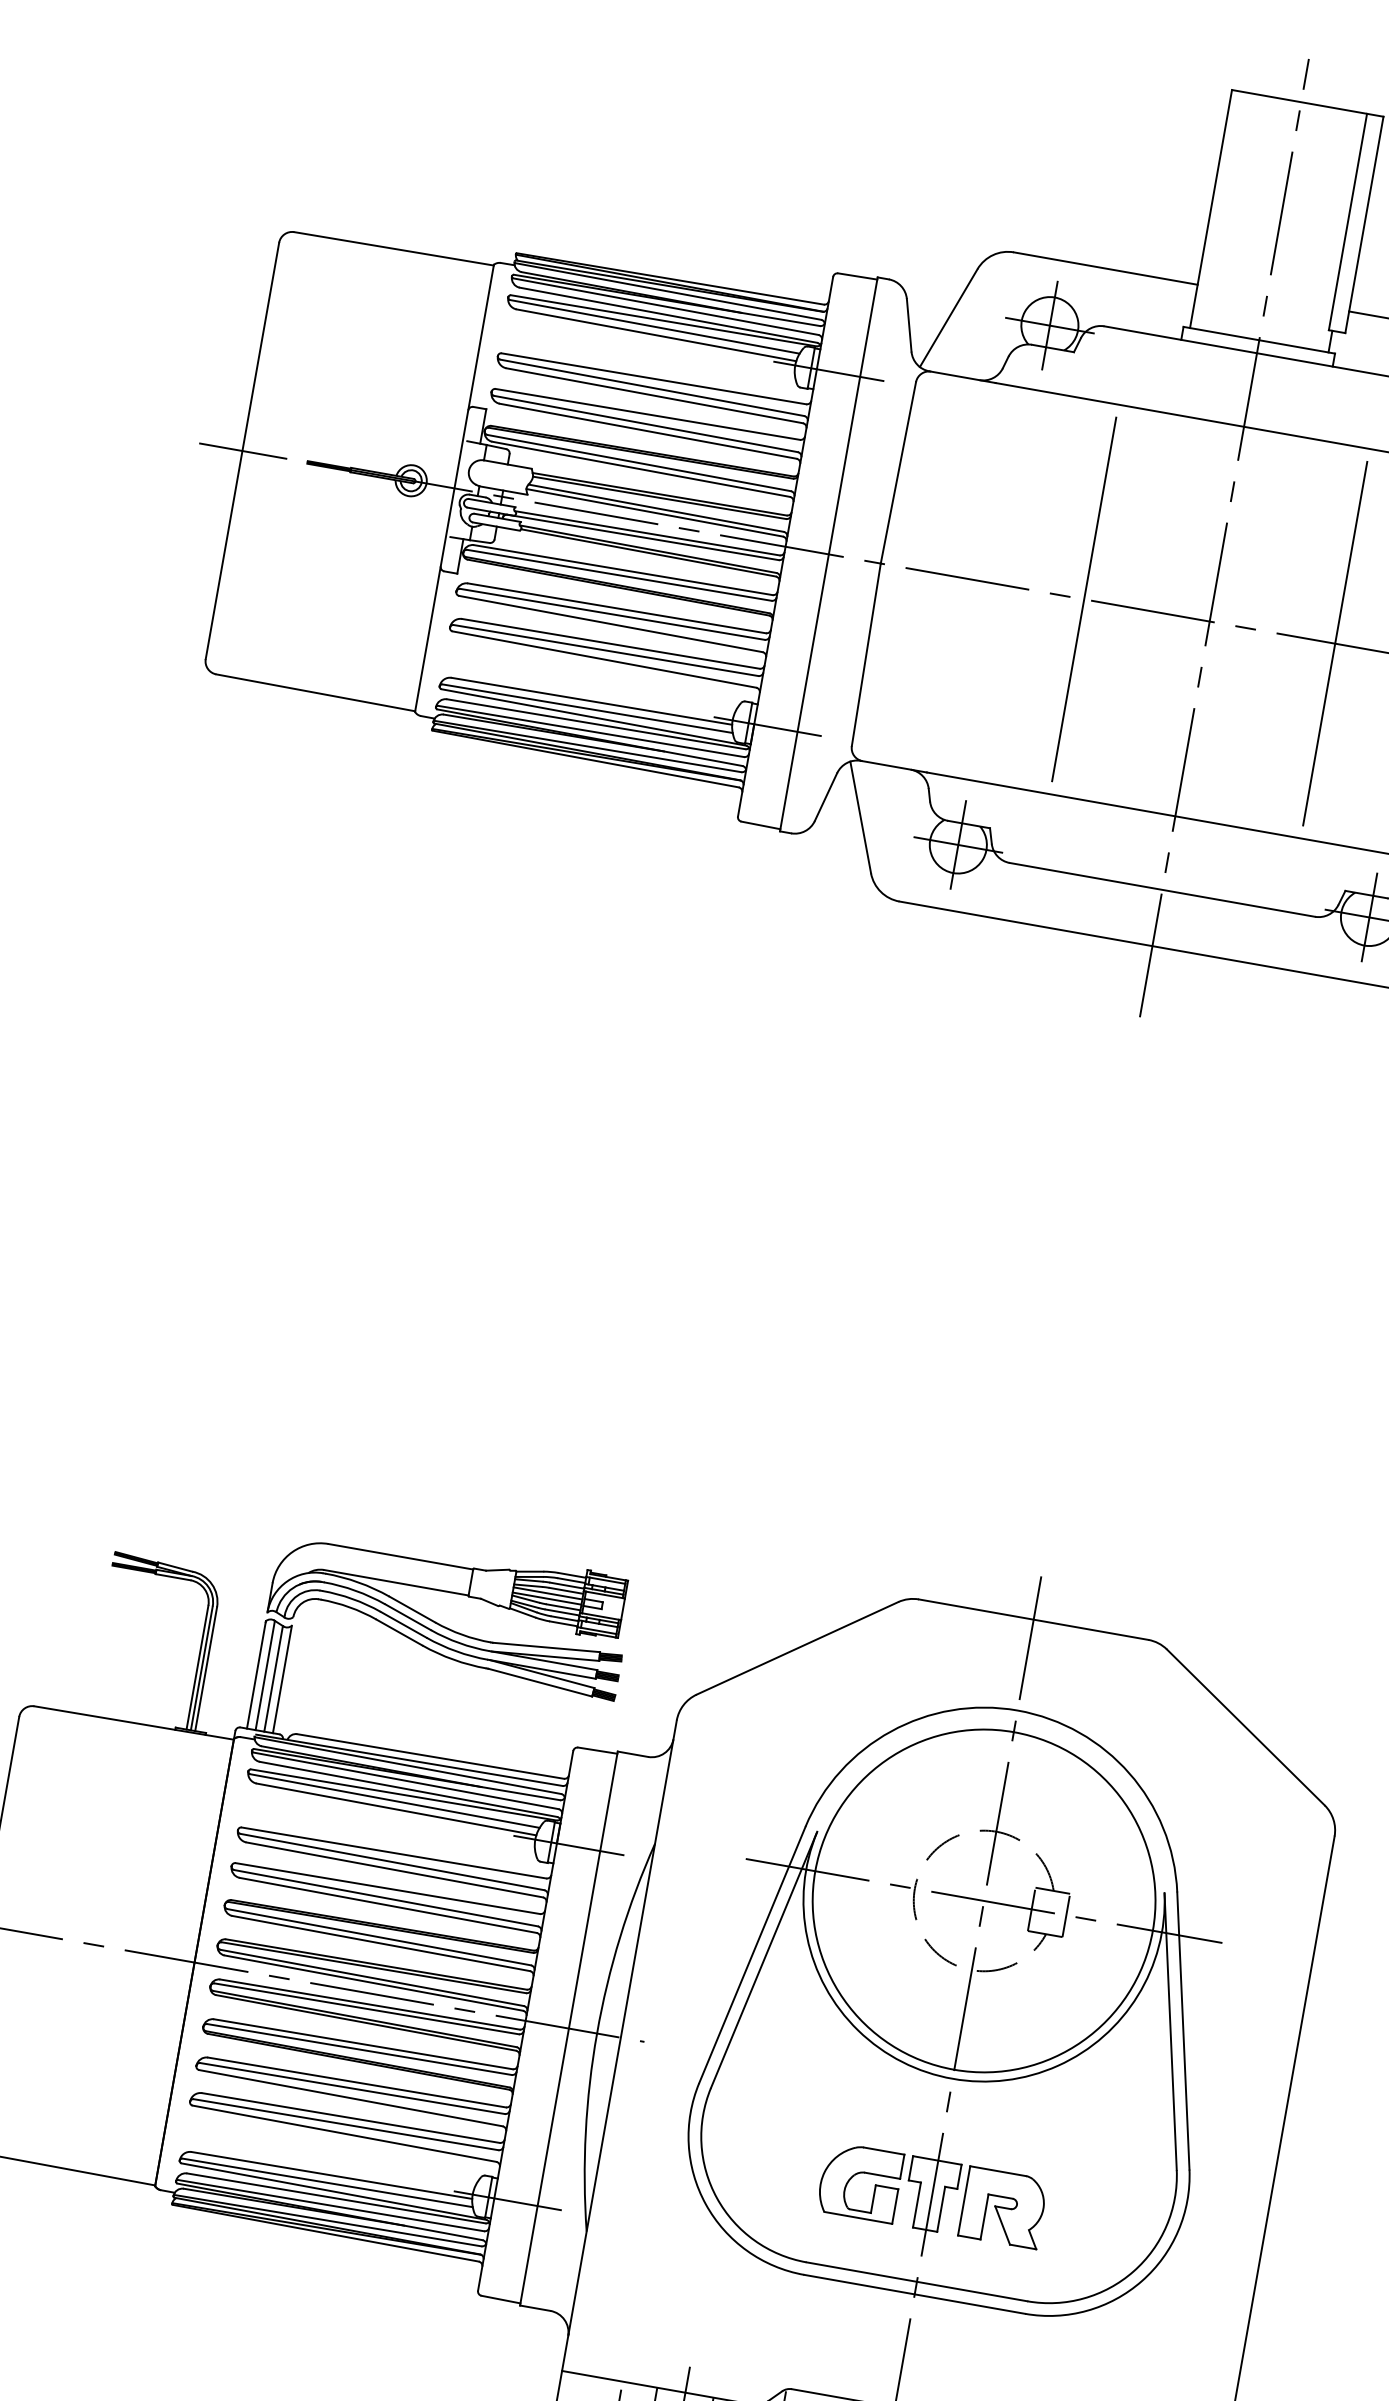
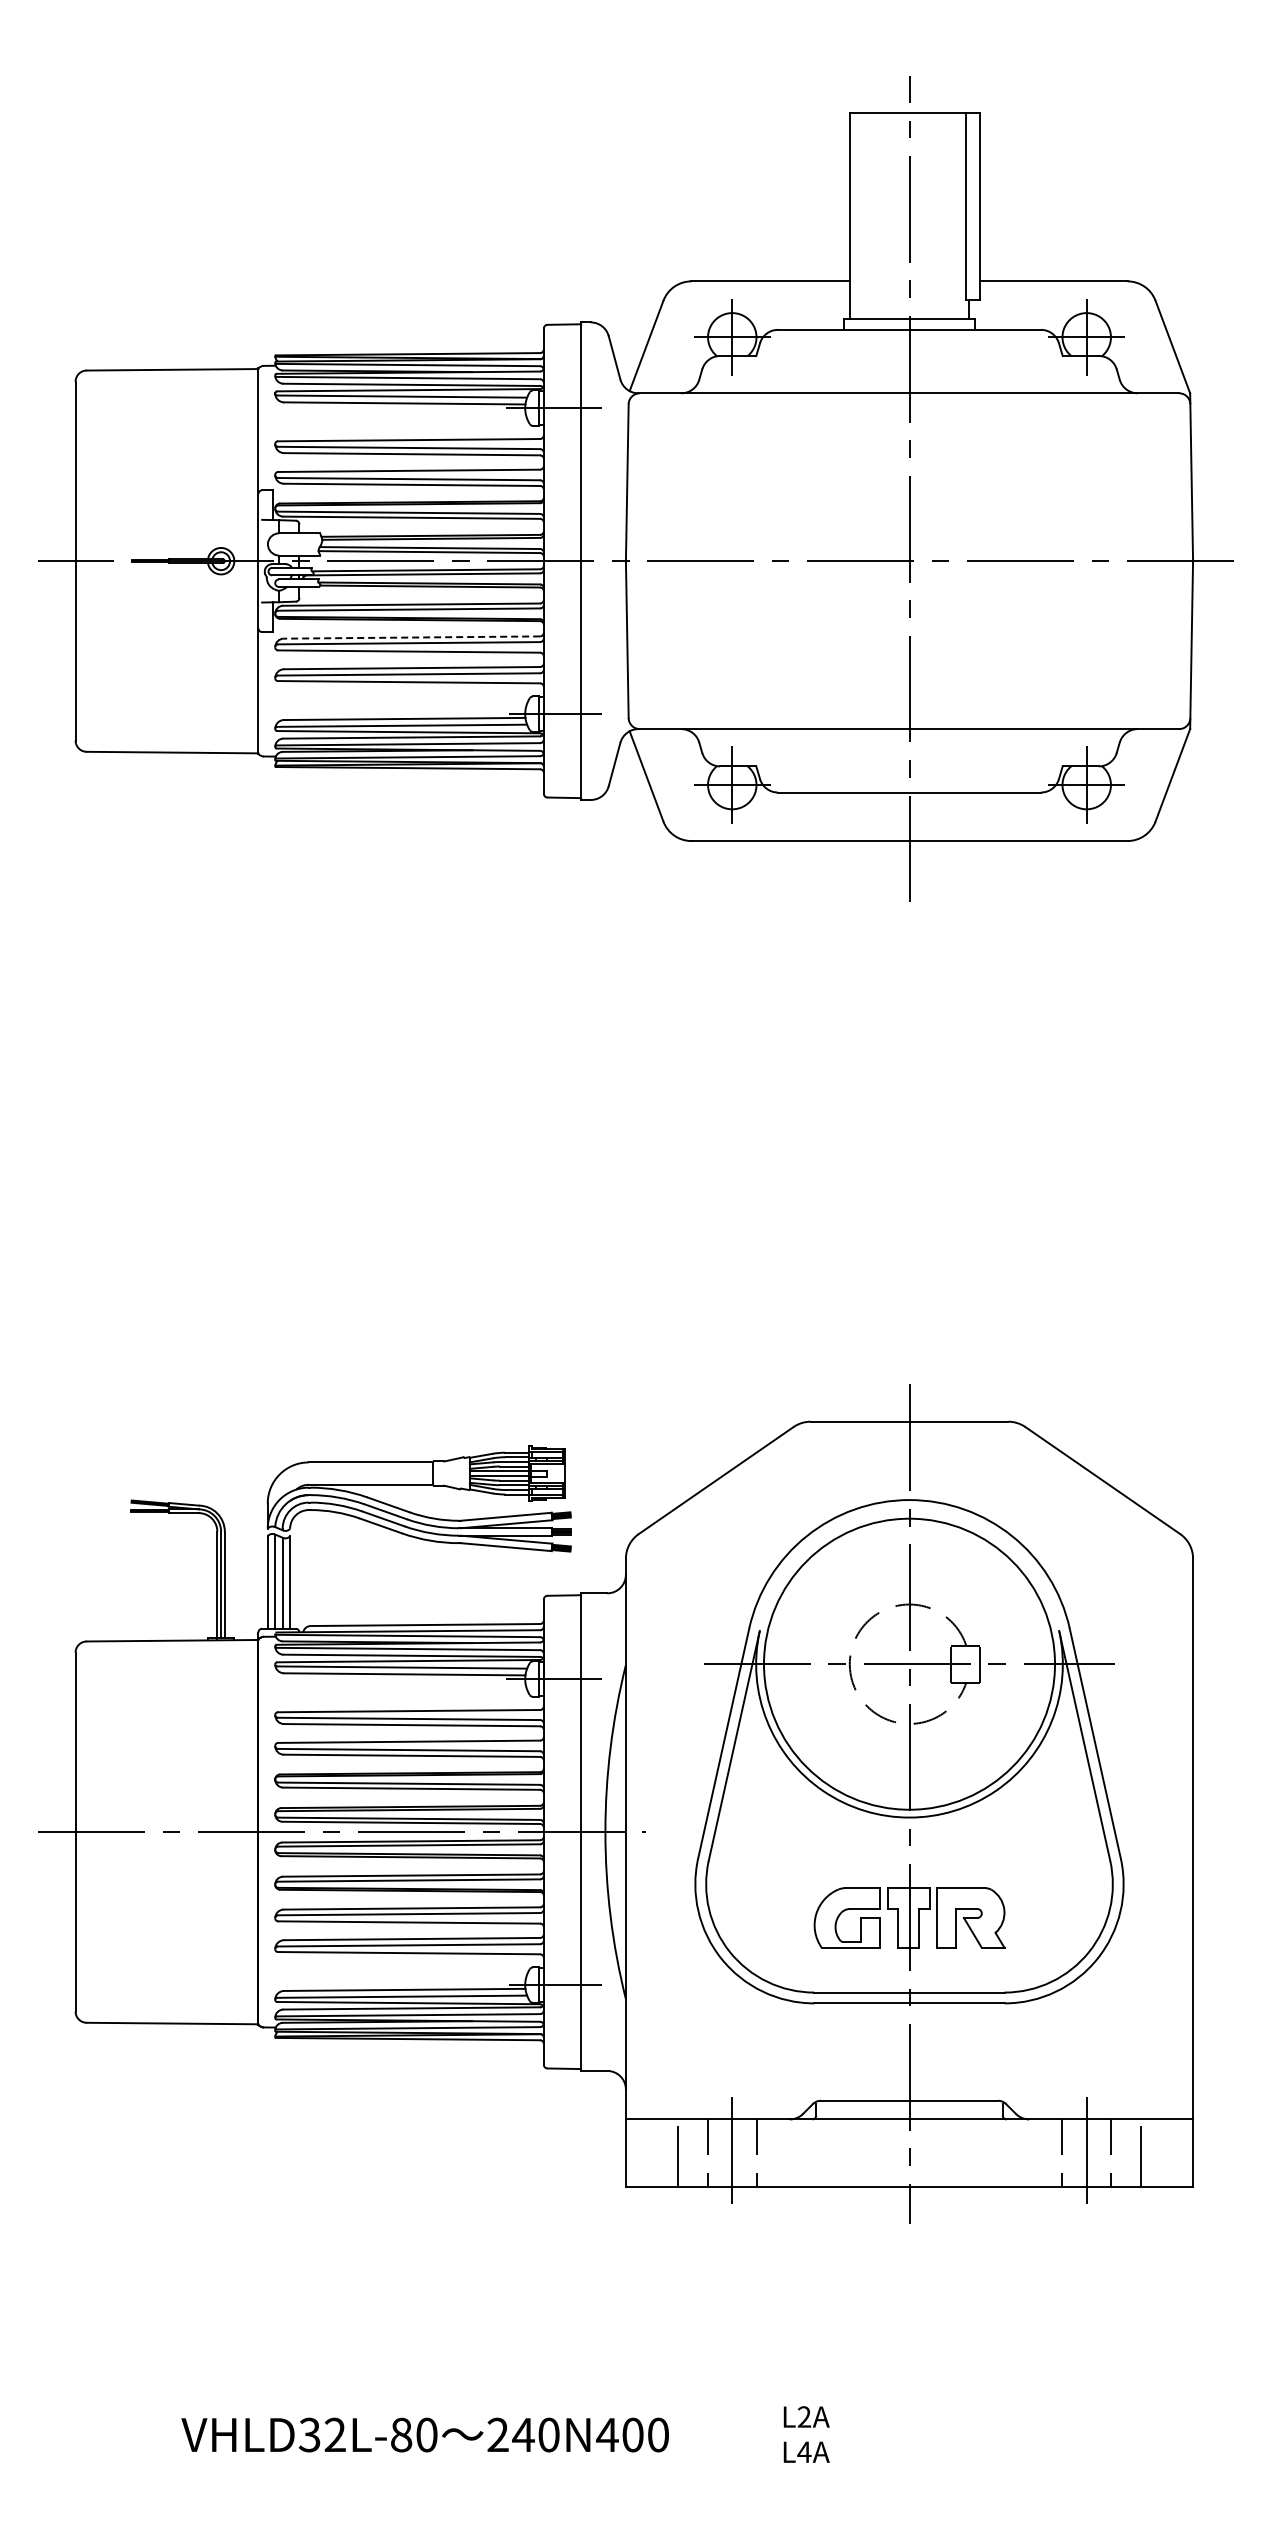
line: (1084, 598) -> (801, 560), removed
line: (616, 608) -> (411, 637), solid -> dashed
line: (1335, 642) -> (1017, 560), removed

